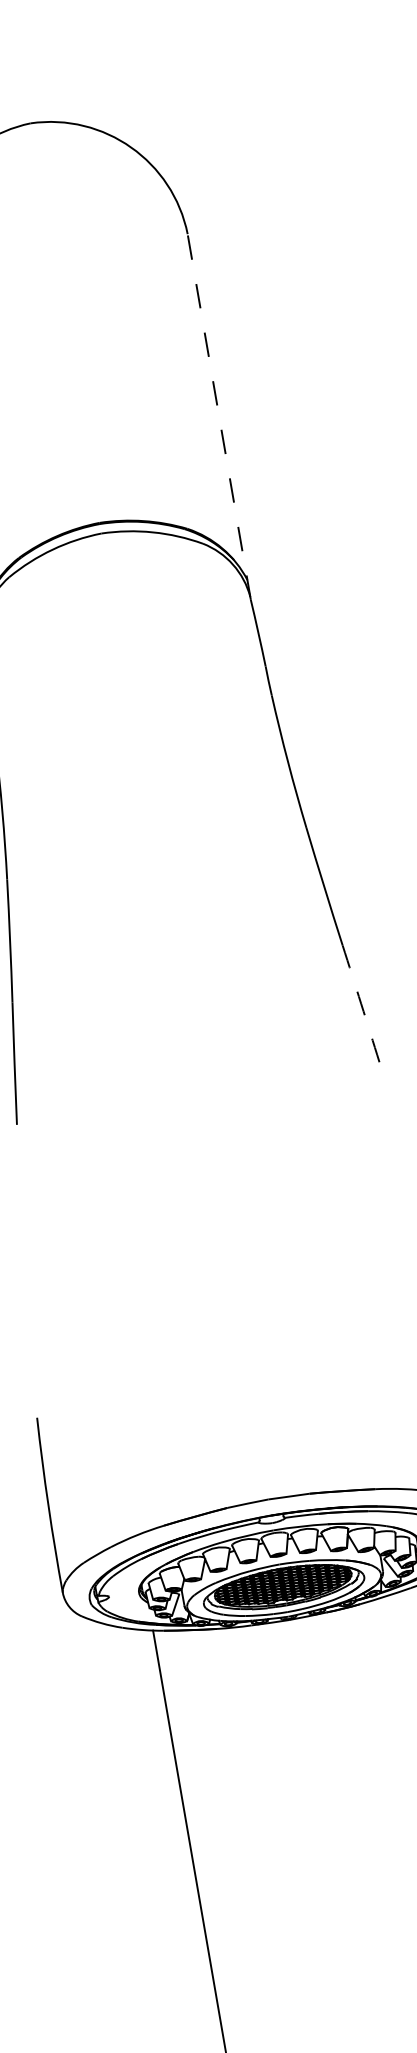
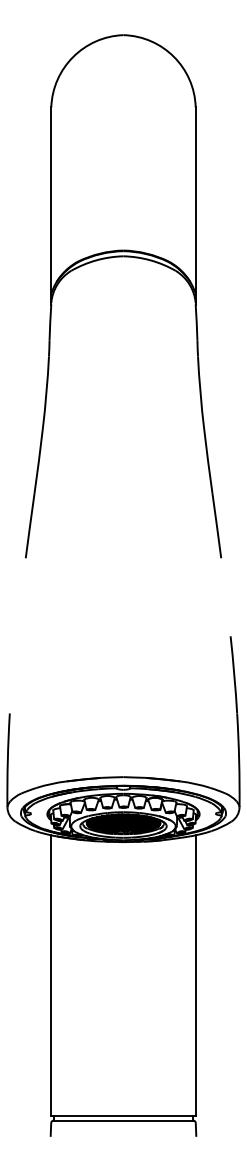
line: (218, 416) -> (195, 205), dashed -> solid
arc: (360, 1004) -> (216, 526), dashed -> solid

